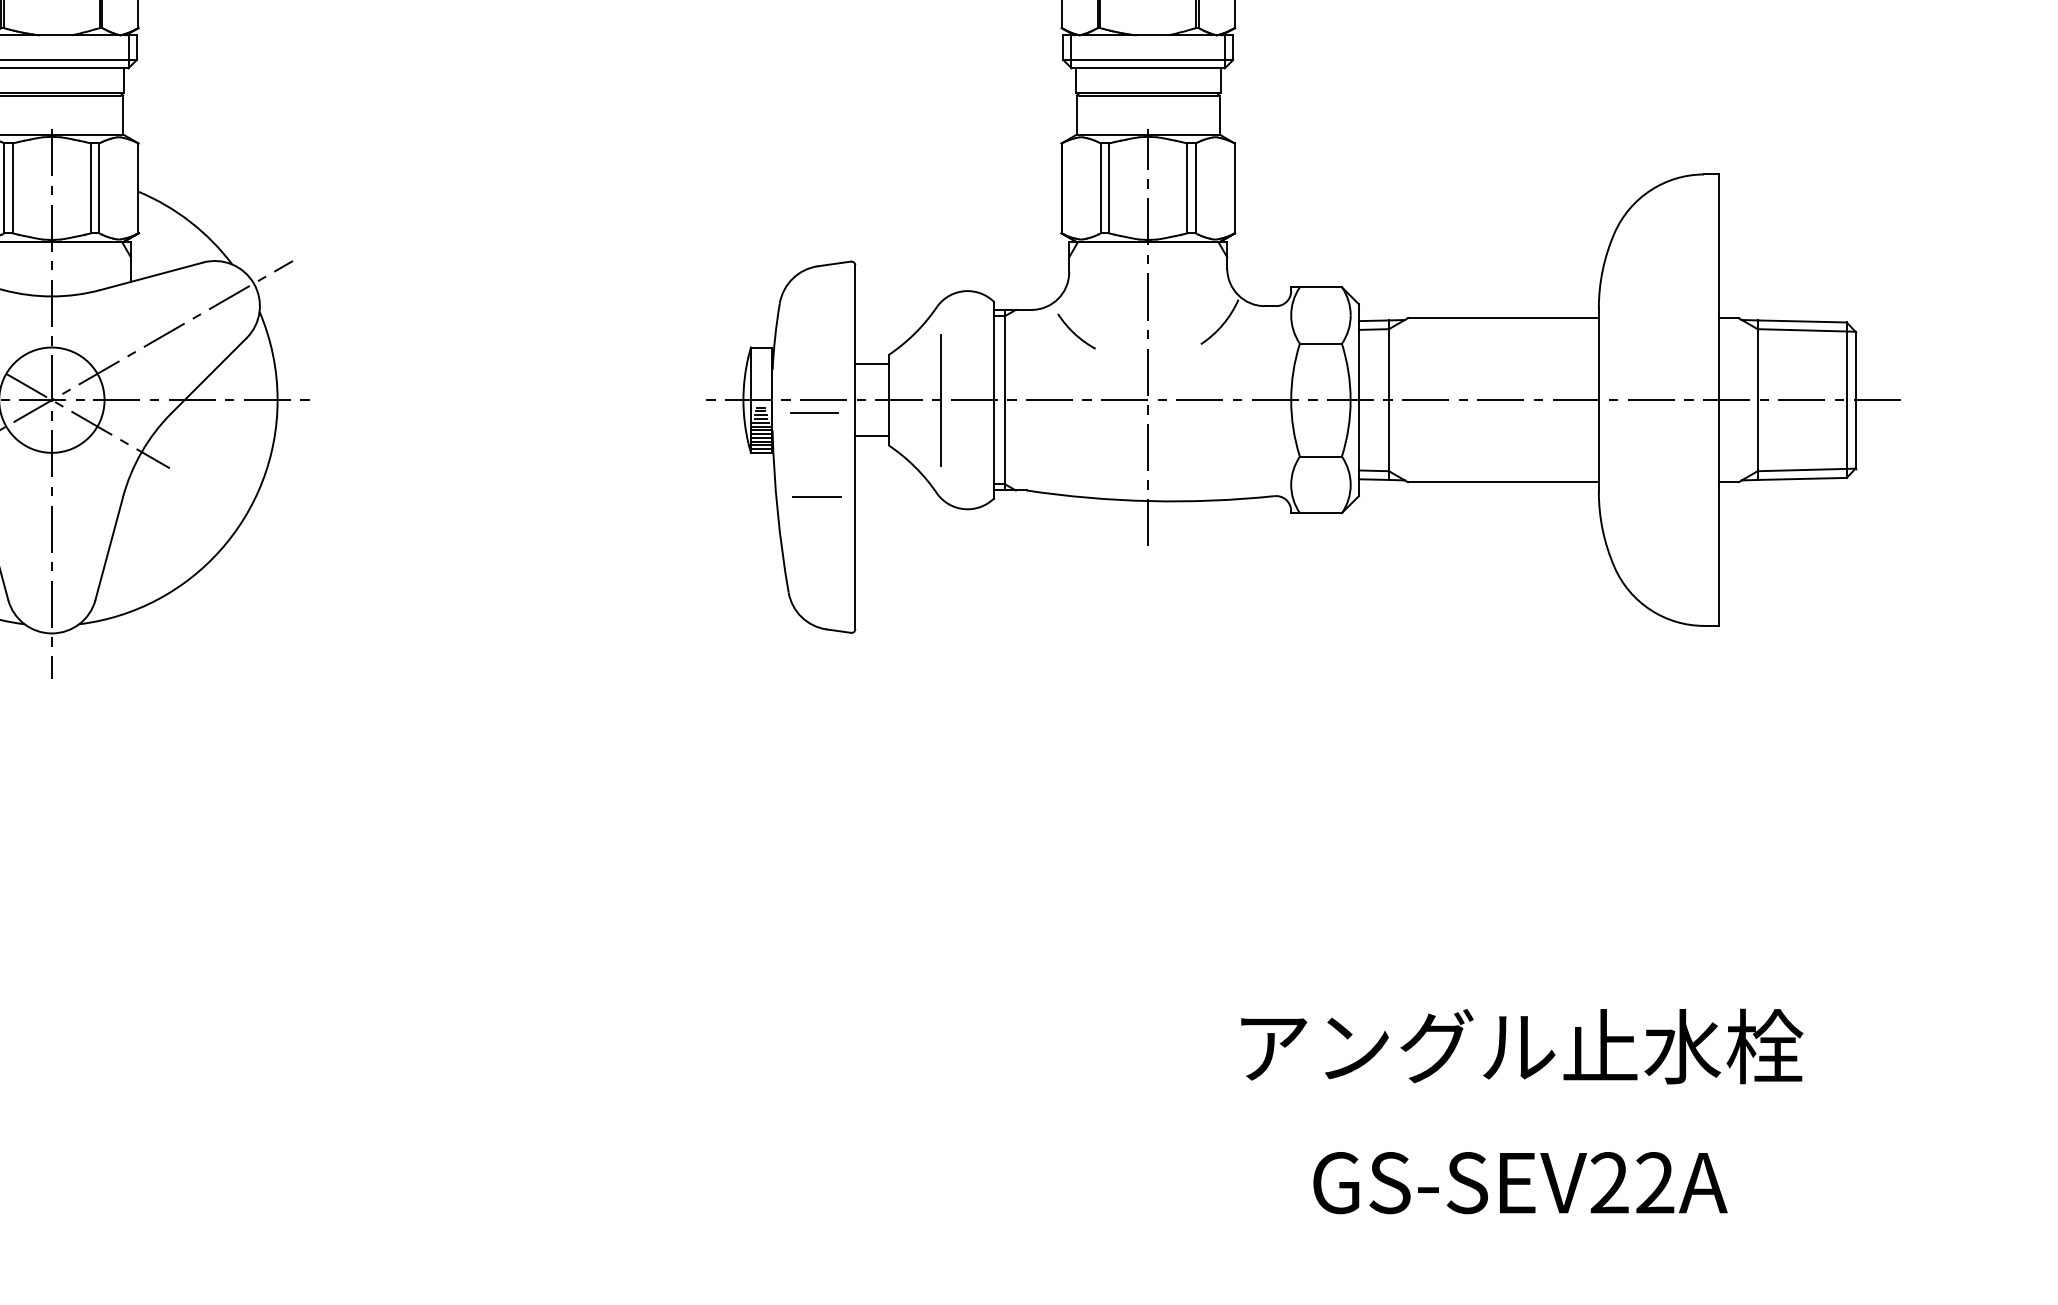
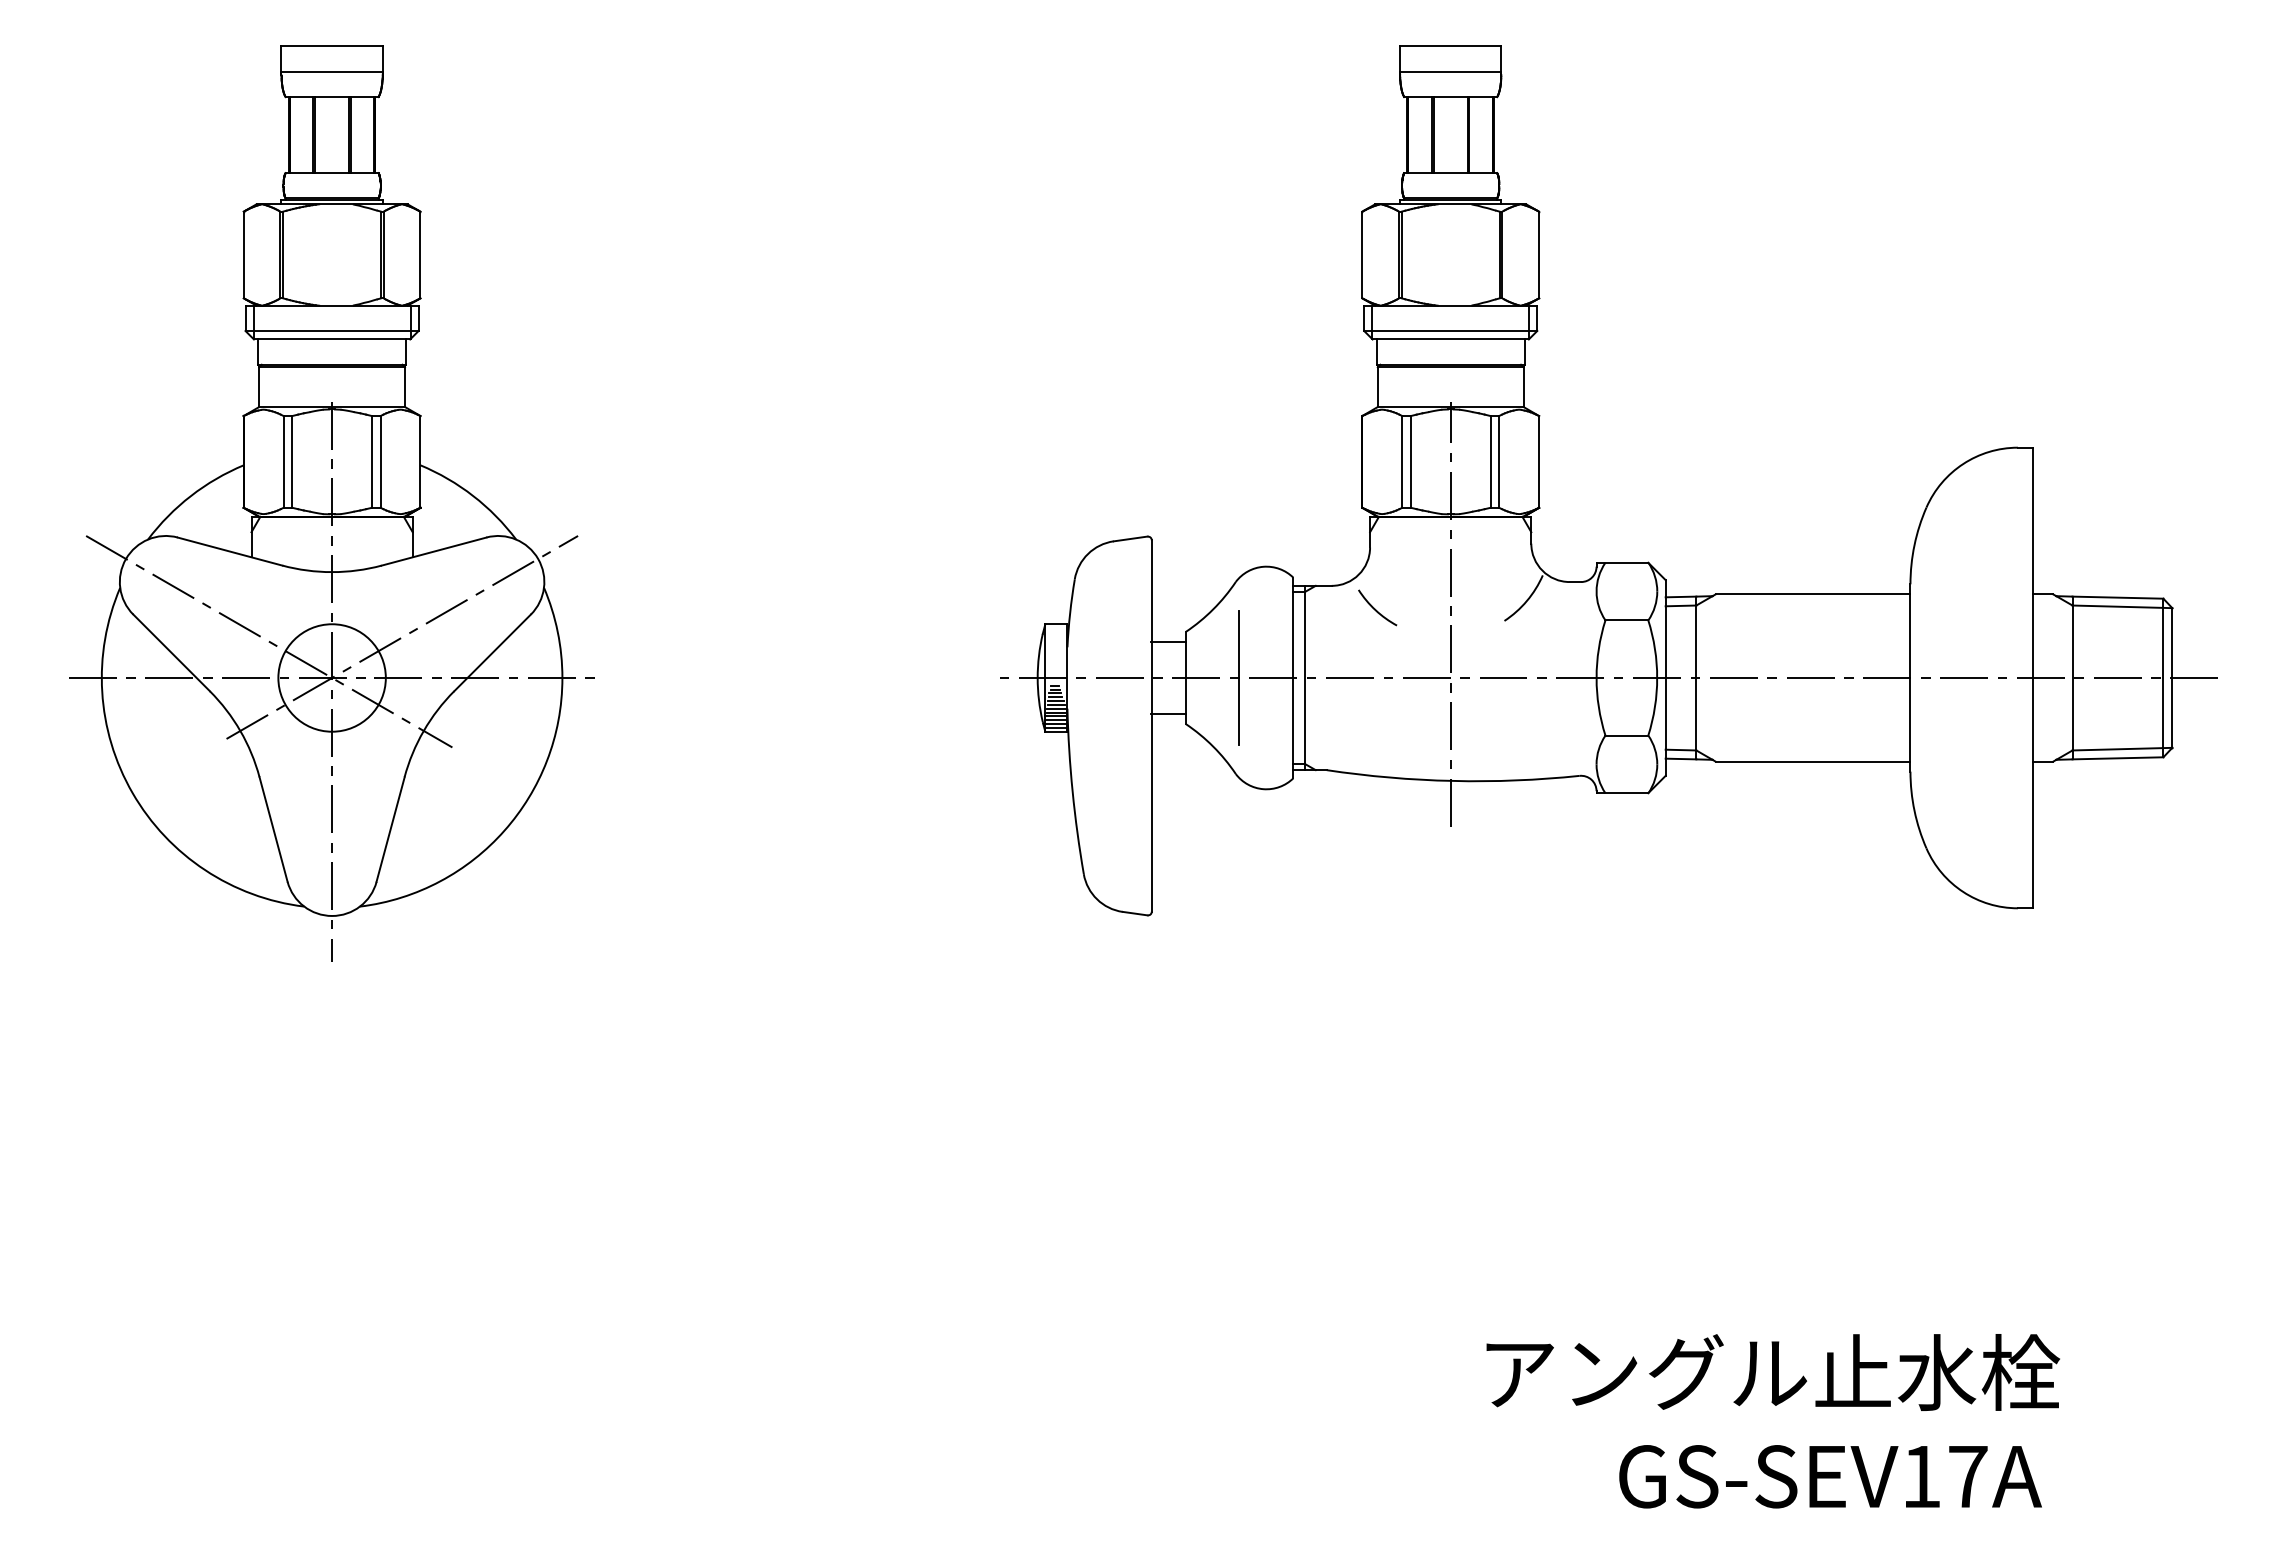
line: (813, 413) -> (1109, 691), removed
line: (816, 496) -> (1112, 776), removed
text: (1521, 1046) -> (1772, 1372), moved
text: (1632, 1182) -> (1944, 1476), GS-SEV22A -> GS-SEV17A

